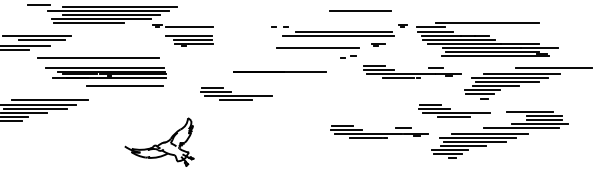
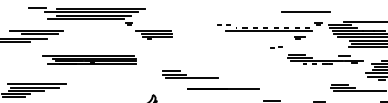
line: (360, 10) -> (306, 11), moved
line: (88, 23) -> (76, 21), removed
line: (189, 27) -> (154, 24), removed
line: (343, 31) -> (272, 27), solid -> dashed
line: (318, 47) -> (253, 40), removed
line: (98, 57) -> (83, 48), removed
line: (279, 71) -> (223, 88), moved
line: (398, 78) -> (315, 64), solid -> dashed
line: (124, 86) -> (103, 70), removed
line: (235, 99) -> (189, 80), removed
line: (50, 100) -> (46, 81), removed
line: (454, 117) -> (358, 94), removed

